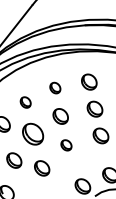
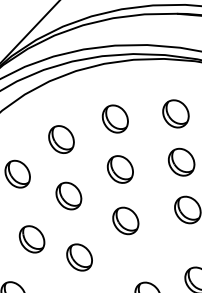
part: (55, 87) -> (115, 117), size x1.43
part: (25, 102) -> (60, 139), size x1.43
part: (32, 133) -> (68, 194), size x0.71
part: (66, 145) -> (125, 221), size x1.43

